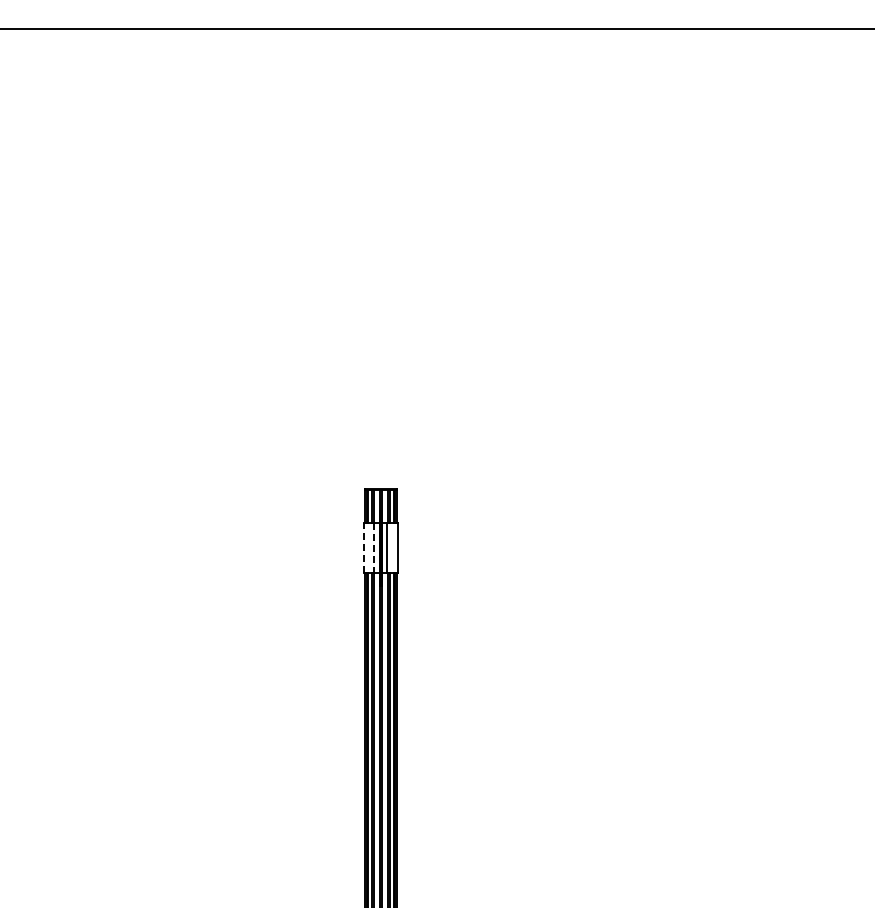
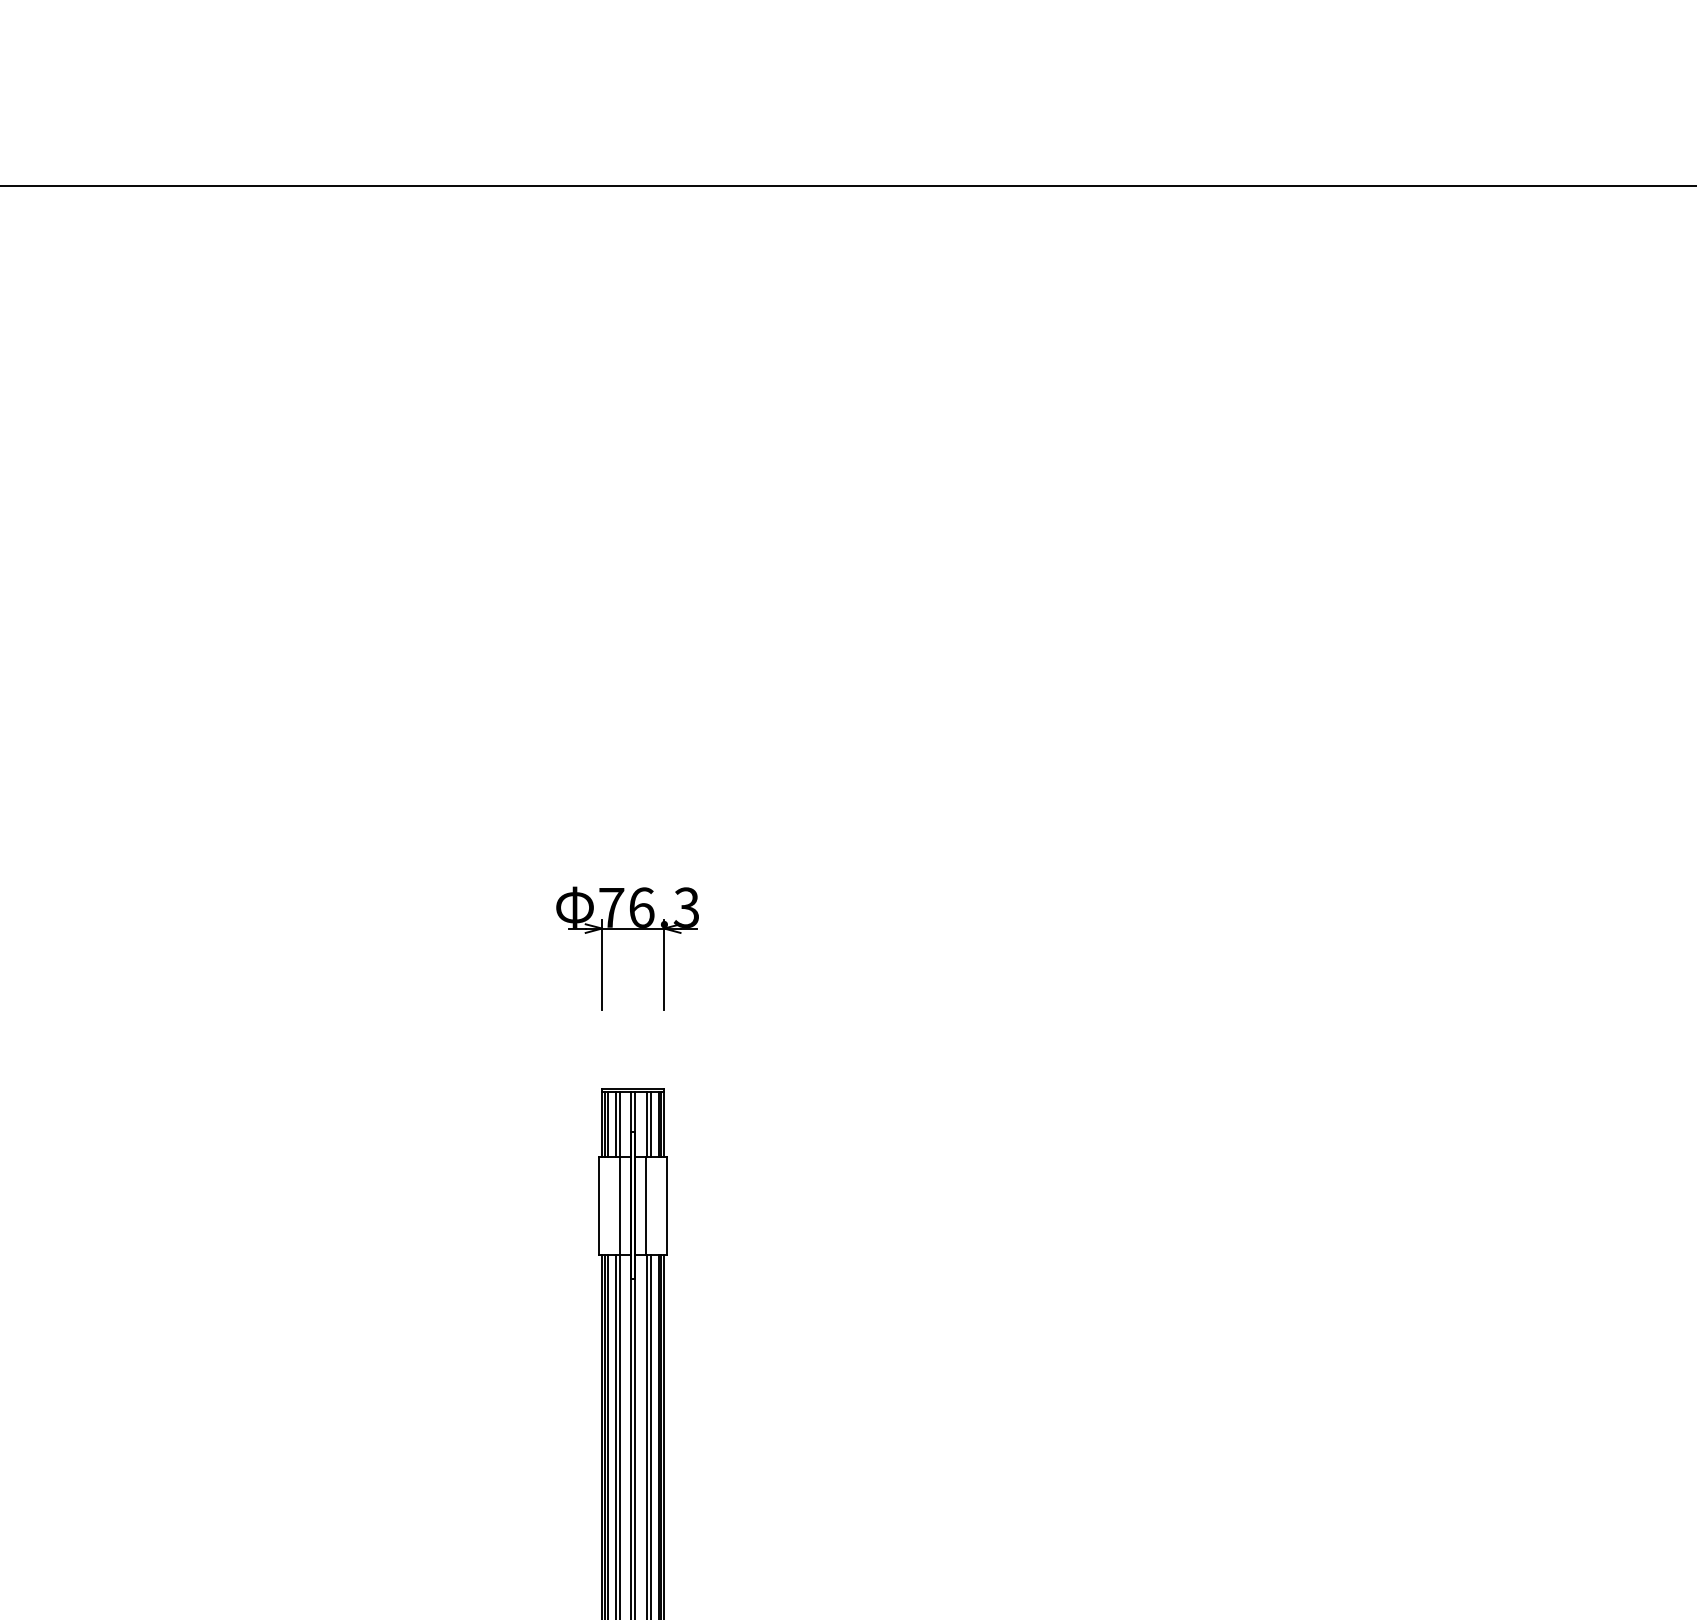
part: (377, 407) -> (626, 929), added
line: (363, 548) -> (598, 1206), dashed -> solid
line: (374, 548) -> (620, 1206), dashed -> solid

